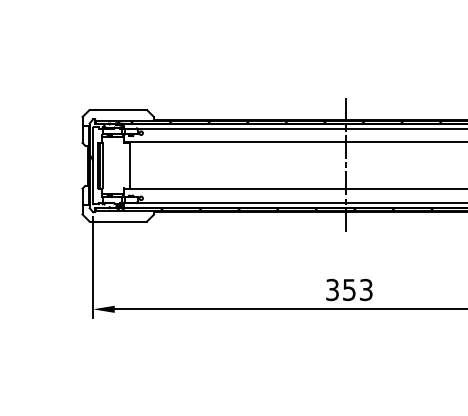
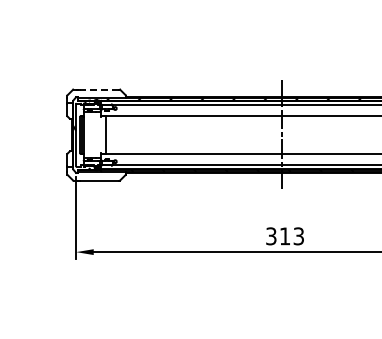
line: (120, 109) -> (98, 89), solid -> dashed
text: (349, 290) -> (285, 236), 353 -> 313

